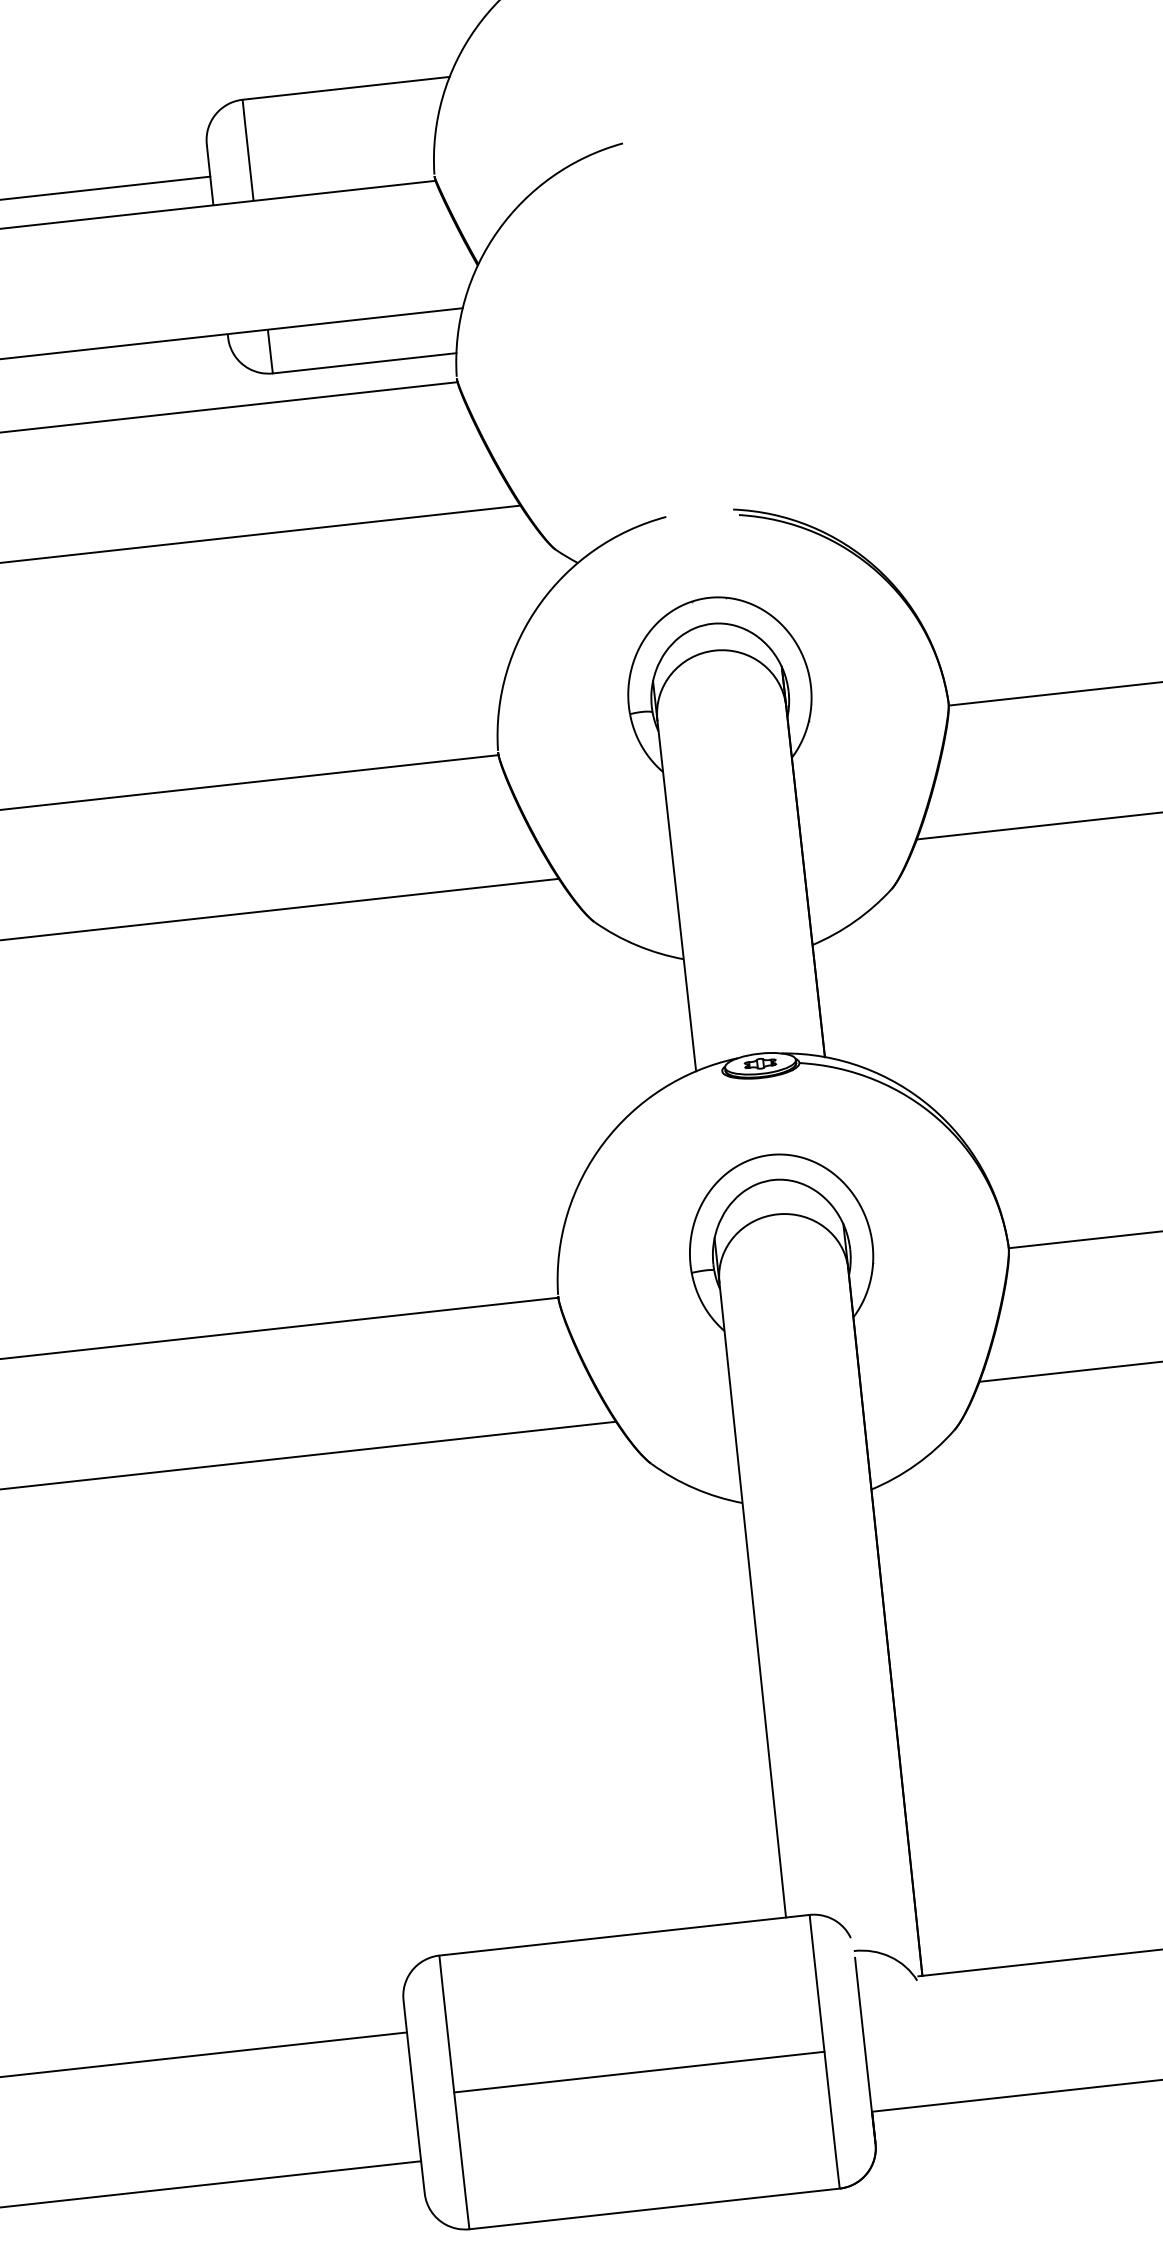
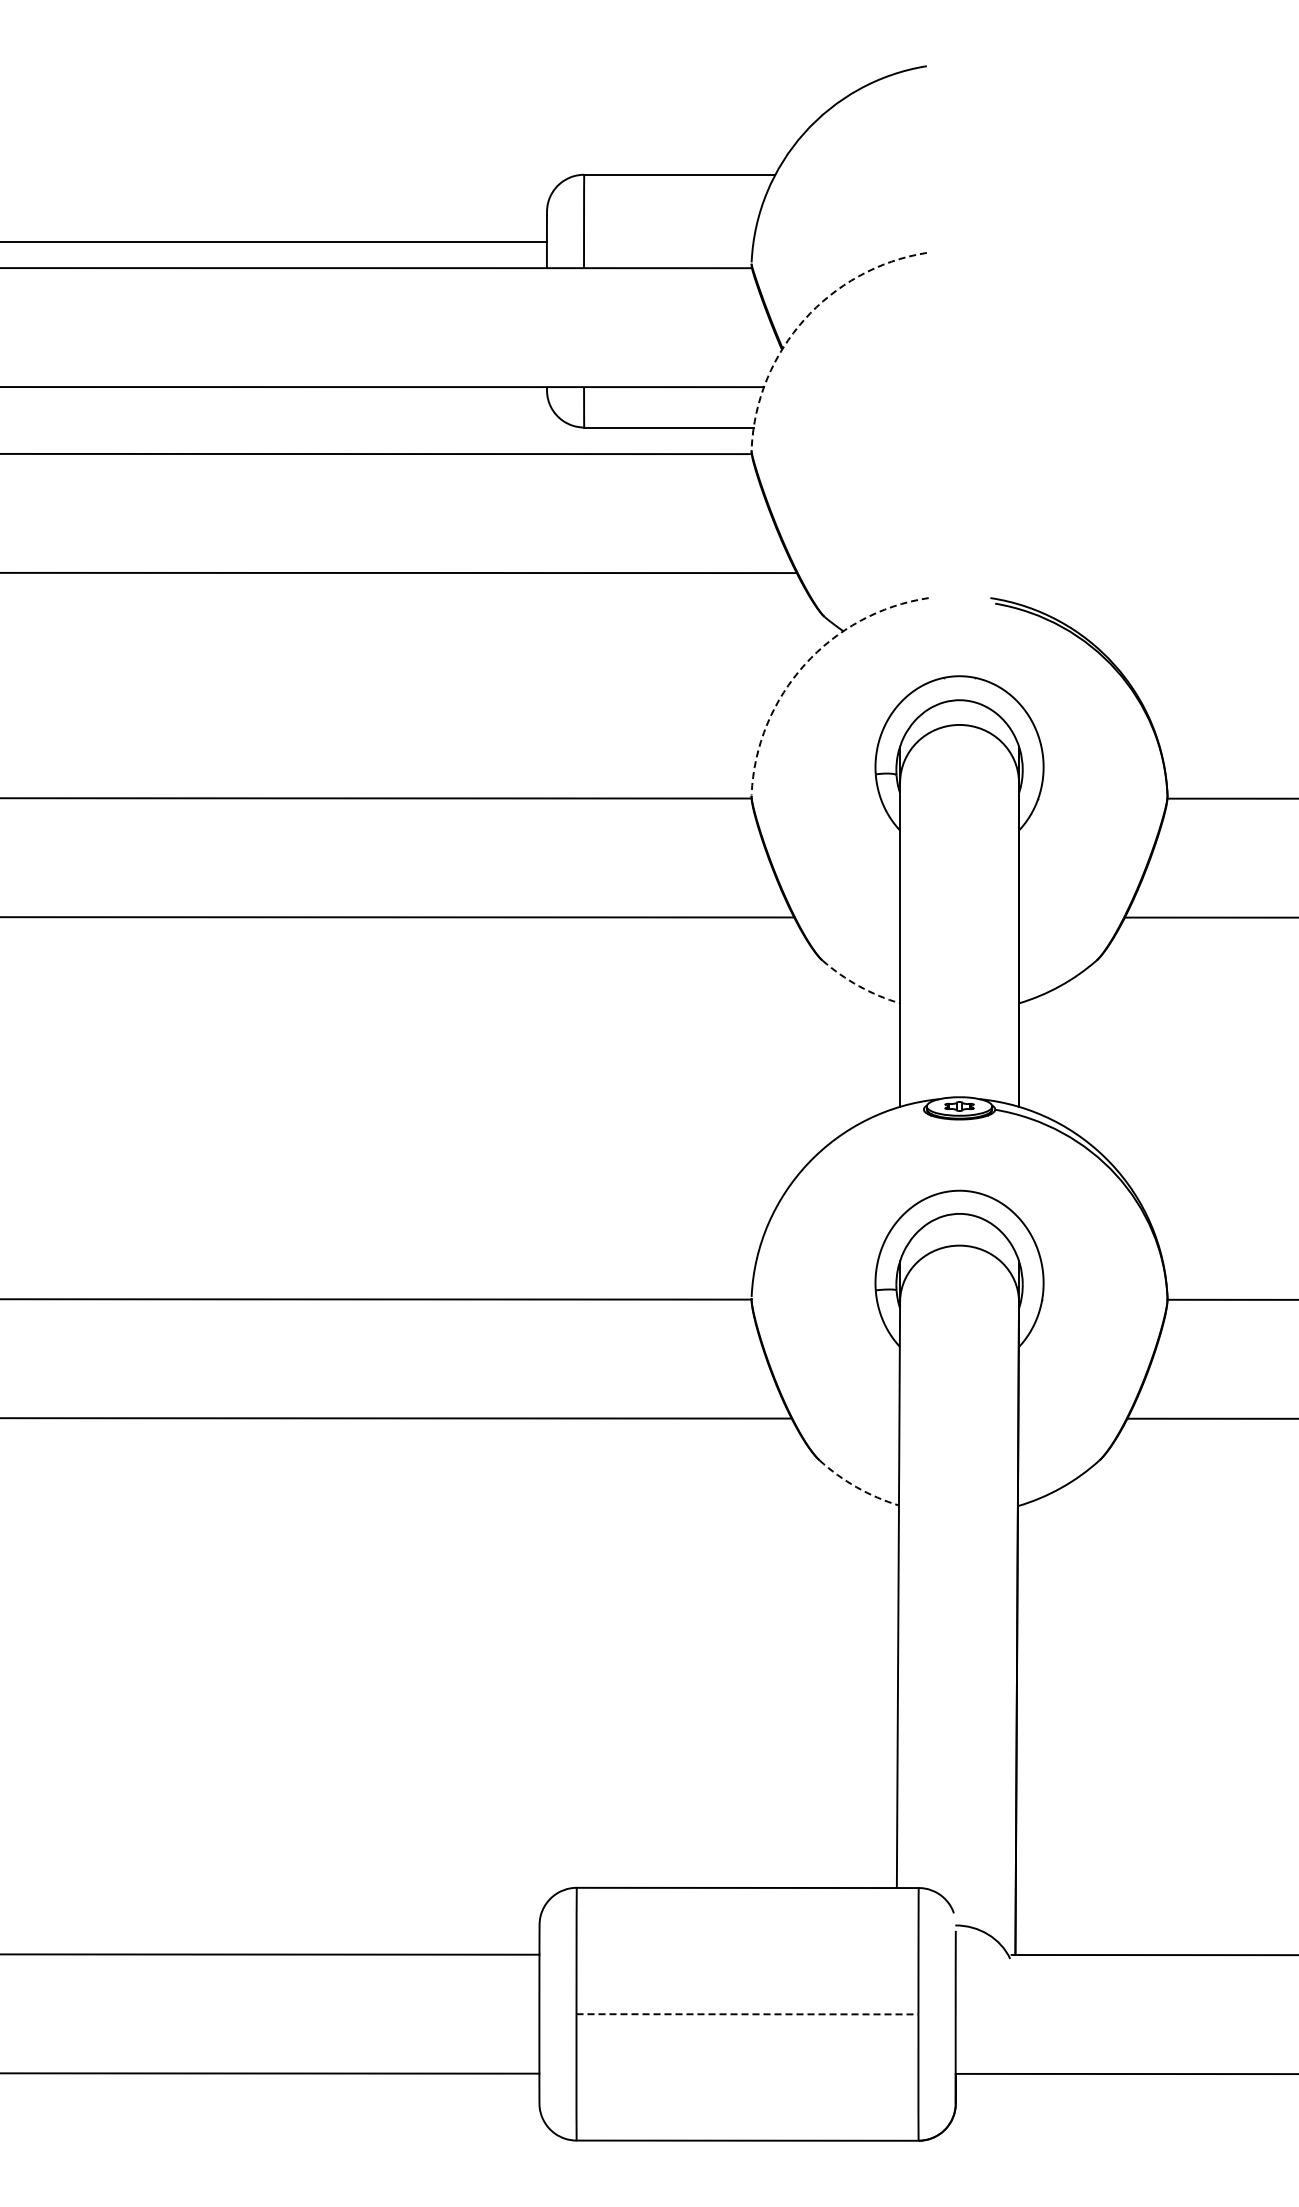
arc: (498, 230) -> (804, 319), solid -> dashed
arc: (539, 603) -> (804, 664), solid -> dashed
arc: (637, 945) -> (859, 986), solid -> dashed
arc: (694, 1488) -> (856, 1487), solid -> dashed
line: (639, 2072) -> (747, 2014), solid -> dashed

